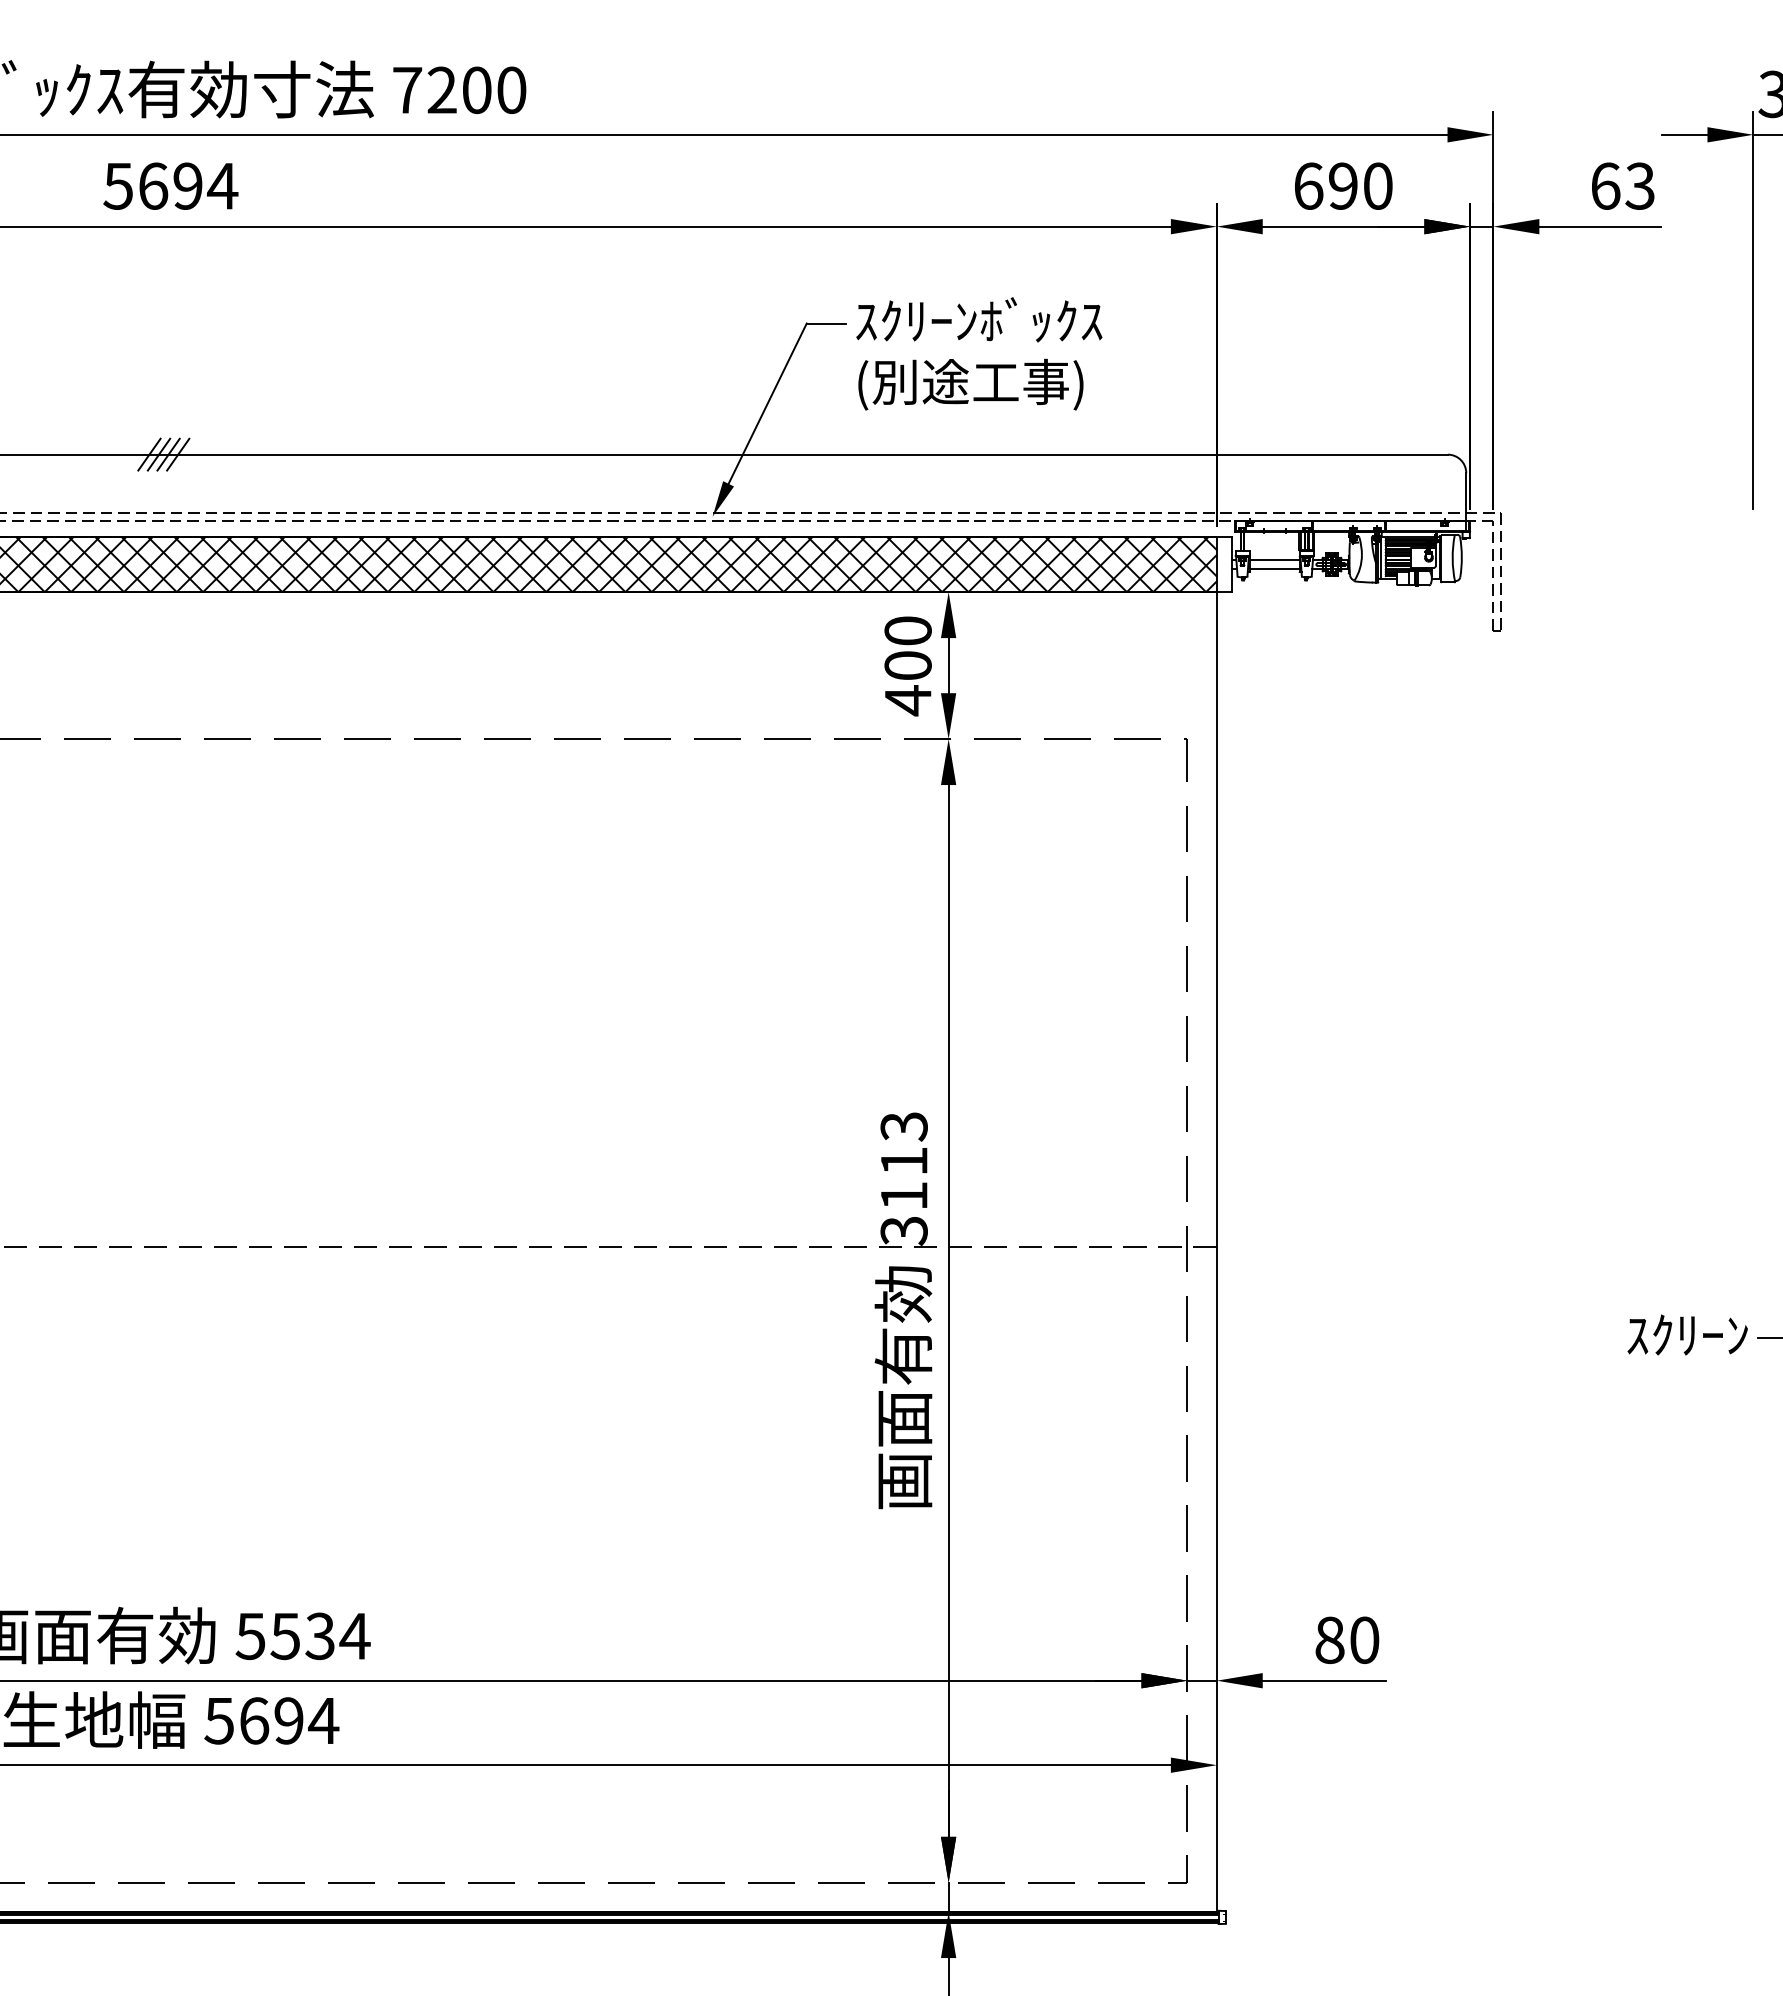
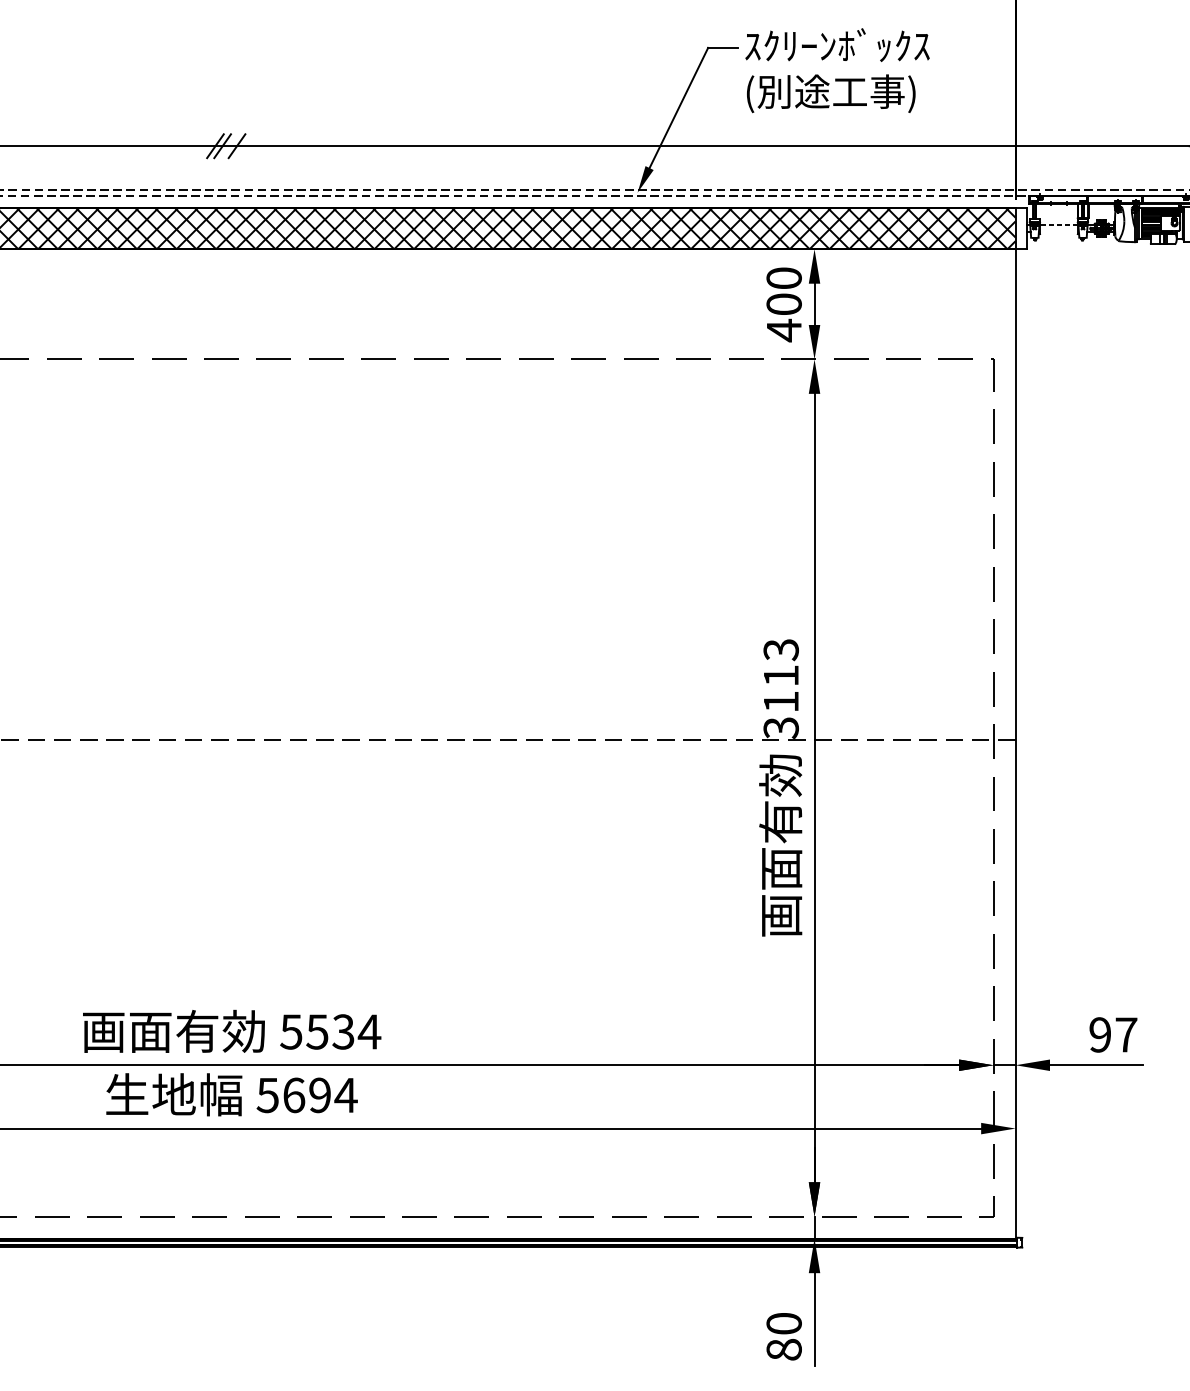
line: (168, 454) -> (229, 146), removed
line: (1274, 560) -> (1058, 225), solid -> dashed
line: (1274, 569) -> (1058, 232), removed
text: (1347, 1640) -> (1113, 1035), 80 -> 97

